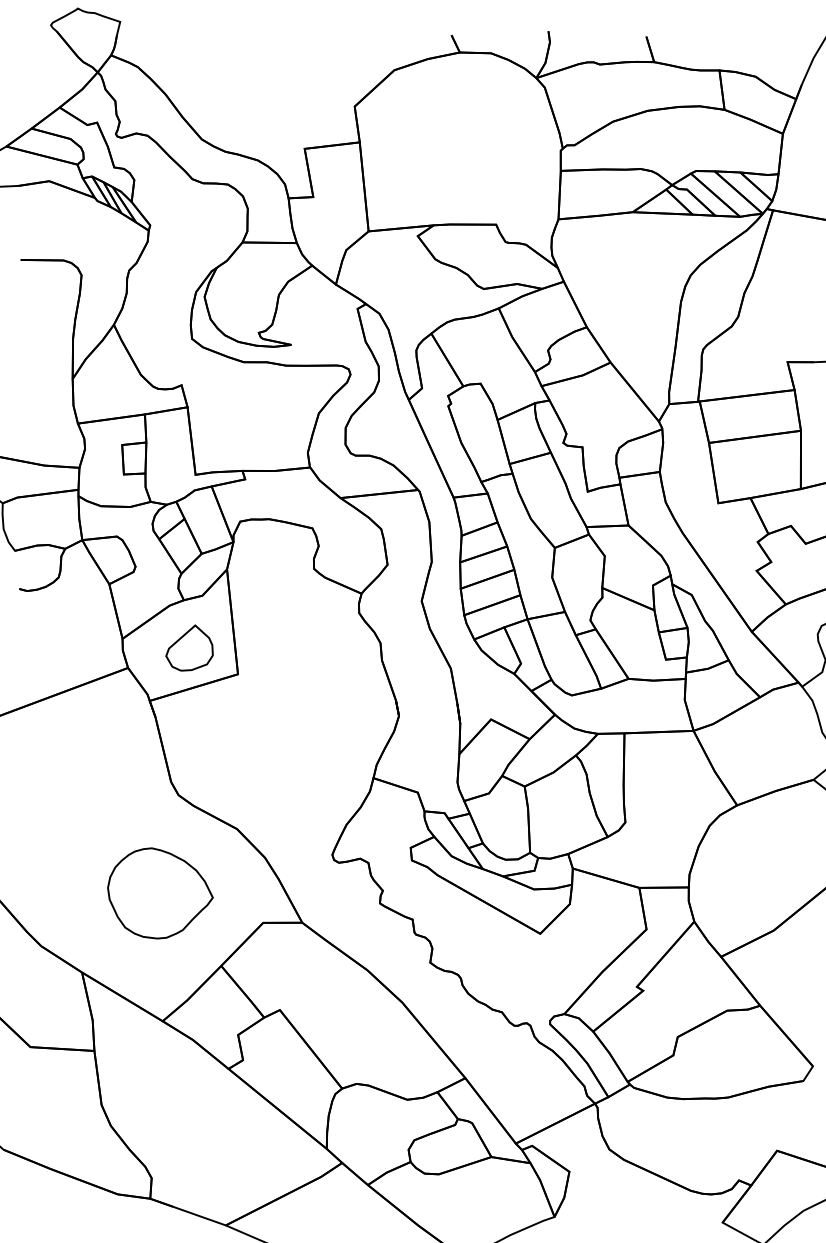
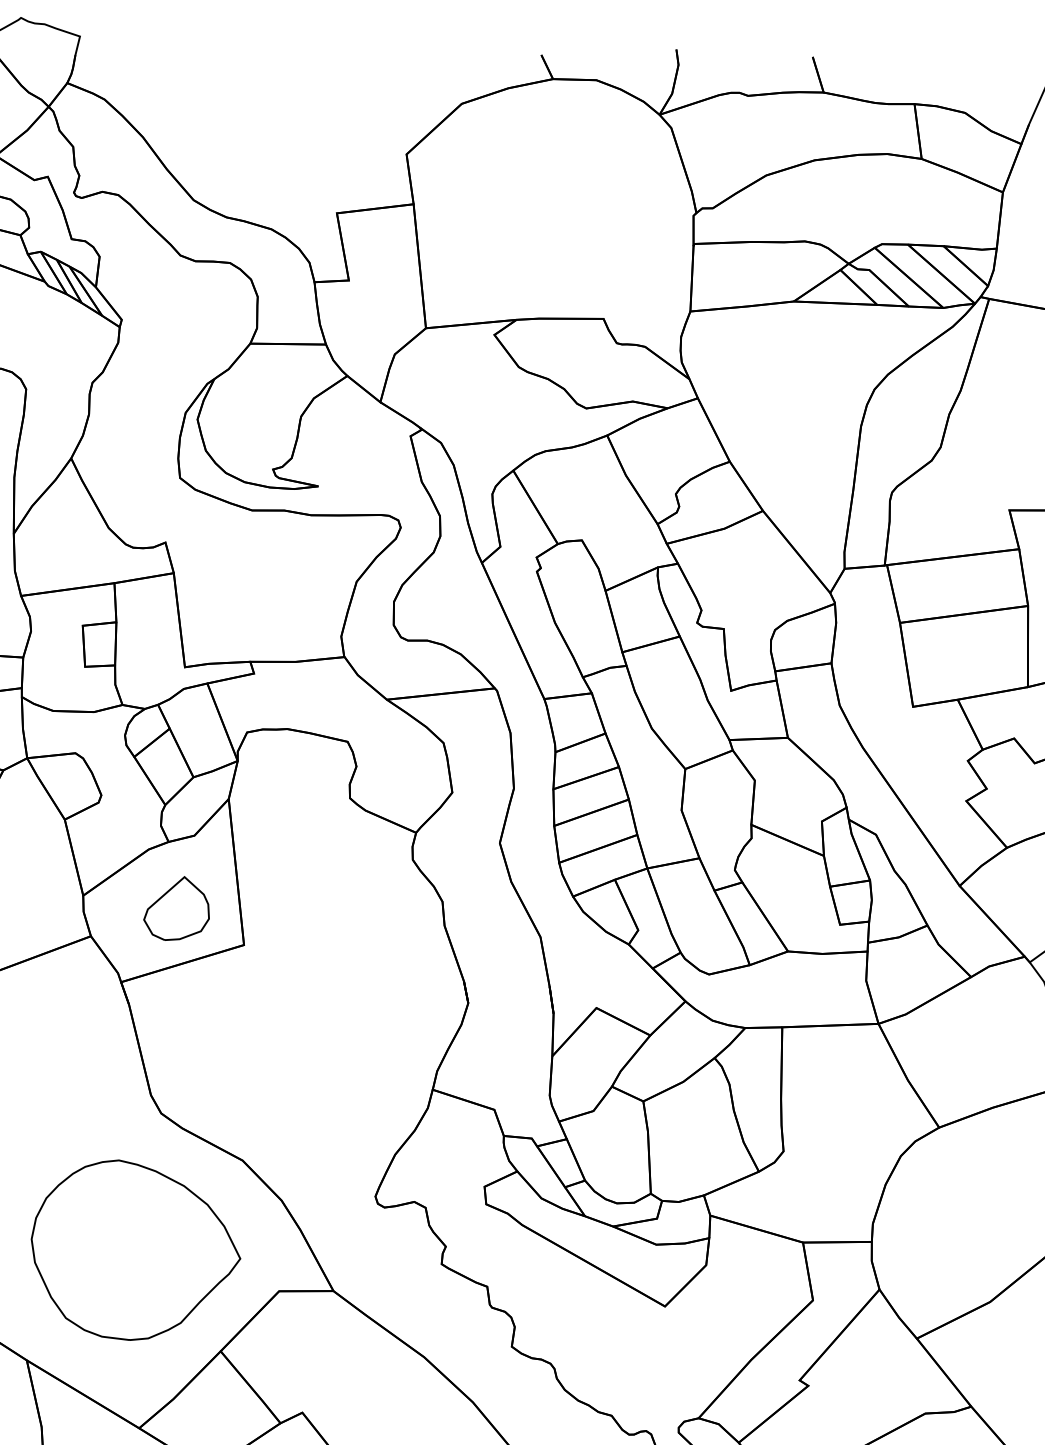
part: (160, 893) -> (136, 1250), size x1.43

